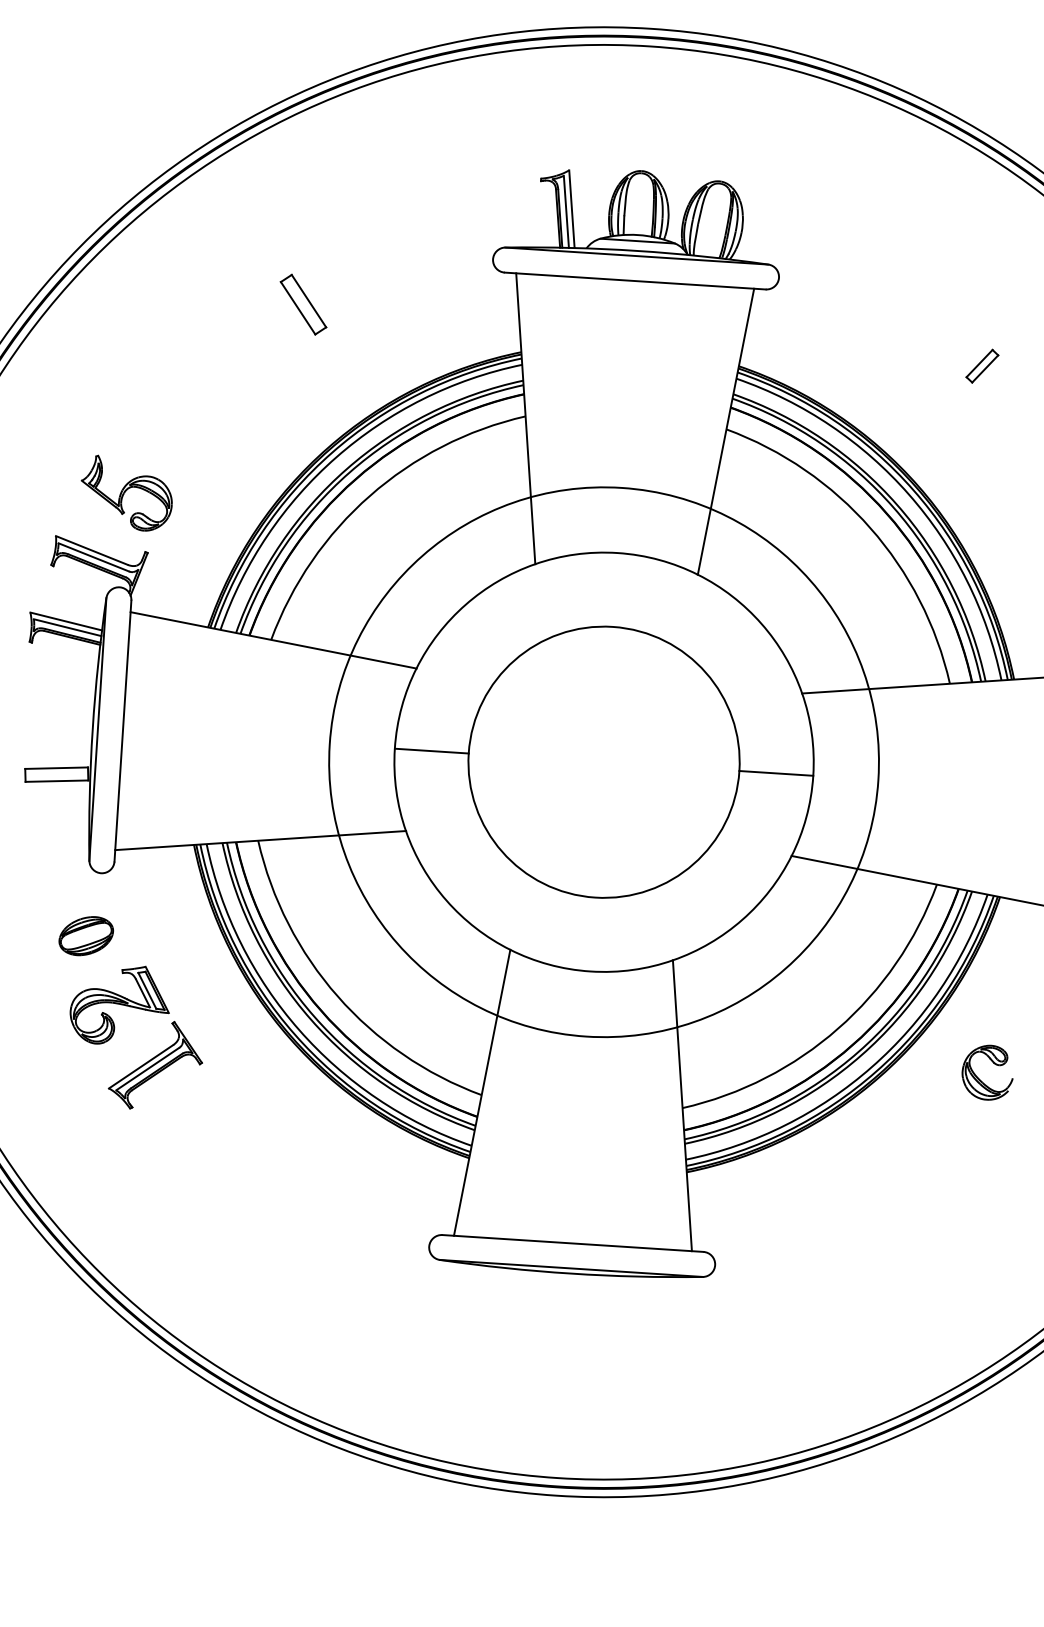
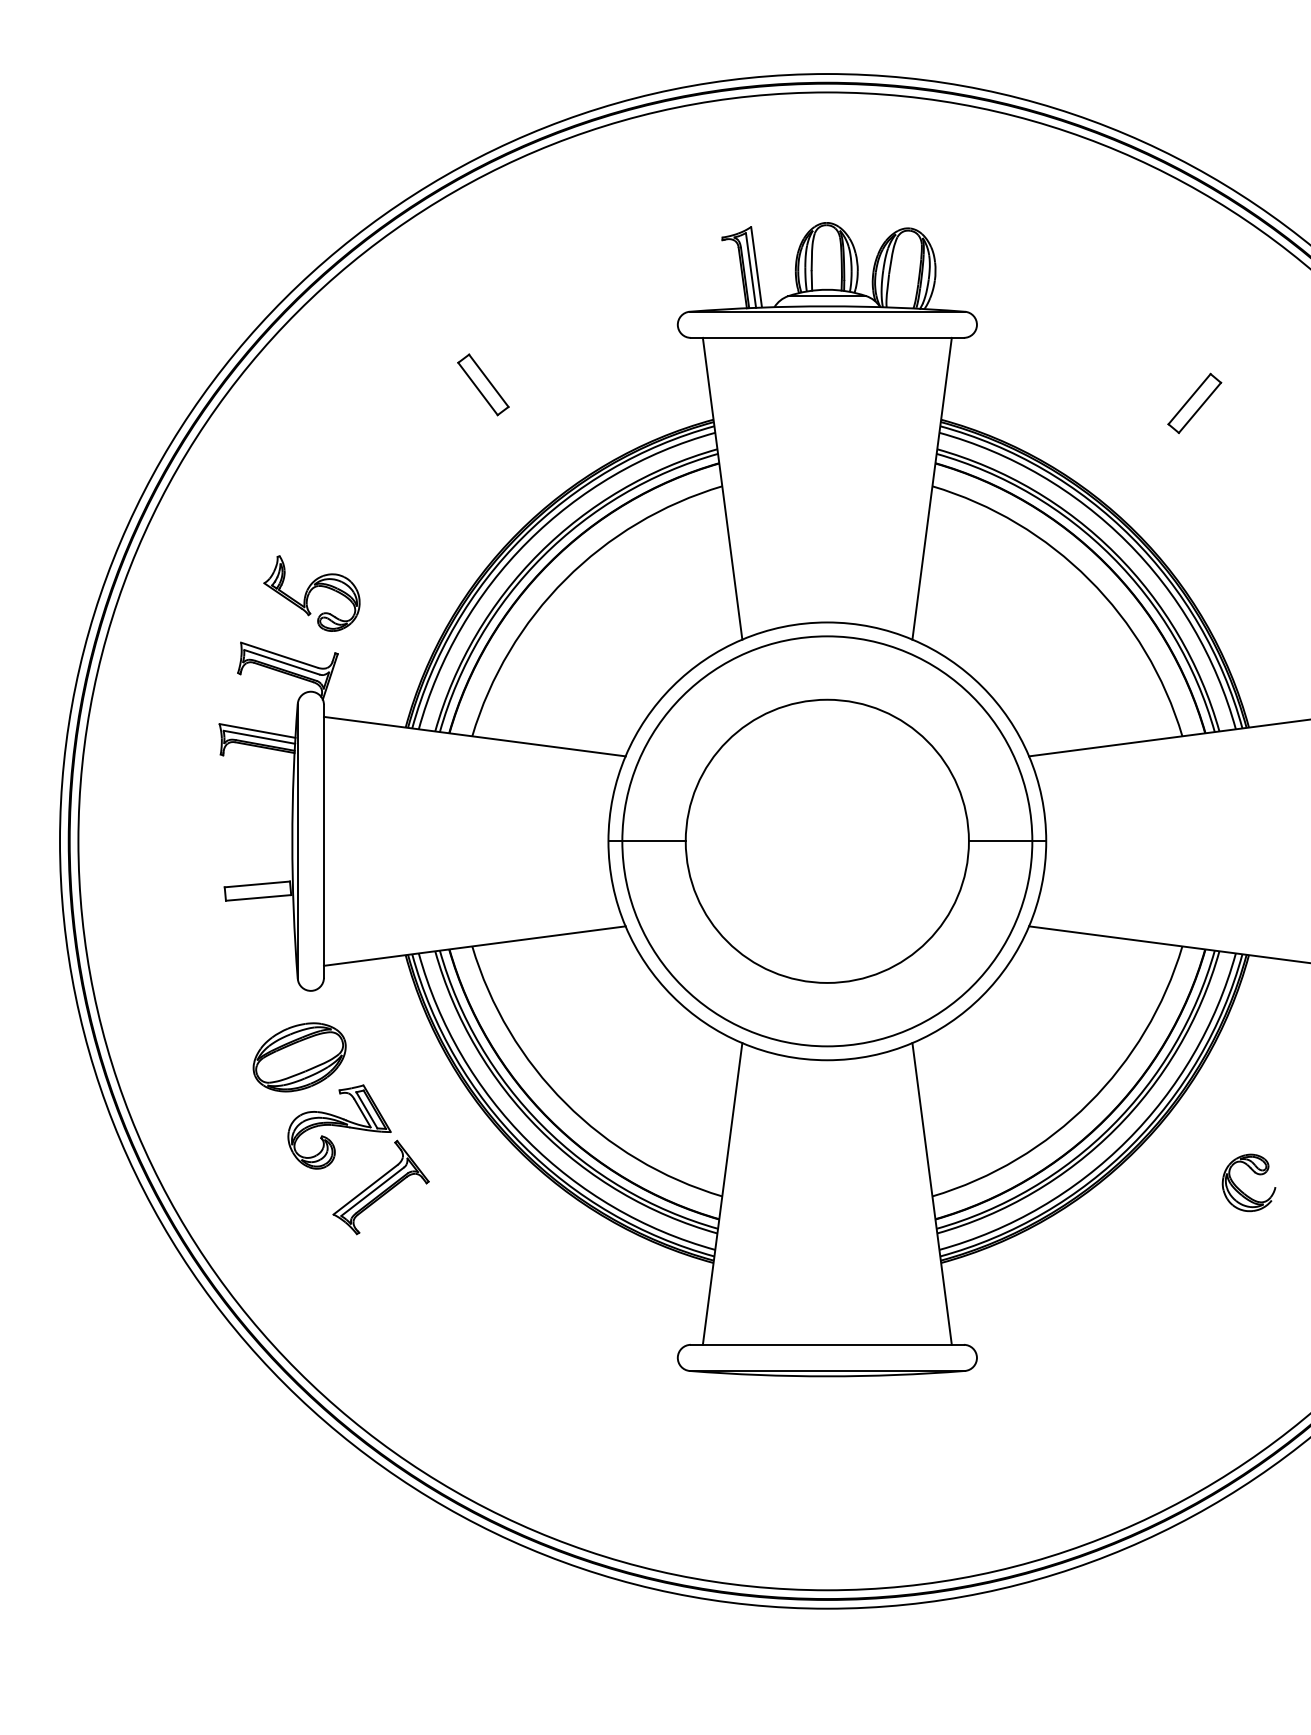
part: (982, 365) -> (1194, 402), size x1.67
circle: (604, 762) -> (827, 841), size x0.71
part: (86, 936) -> (299, 1057), size x1.67
part: (981, 1080) -> (1243, 1191), moved

